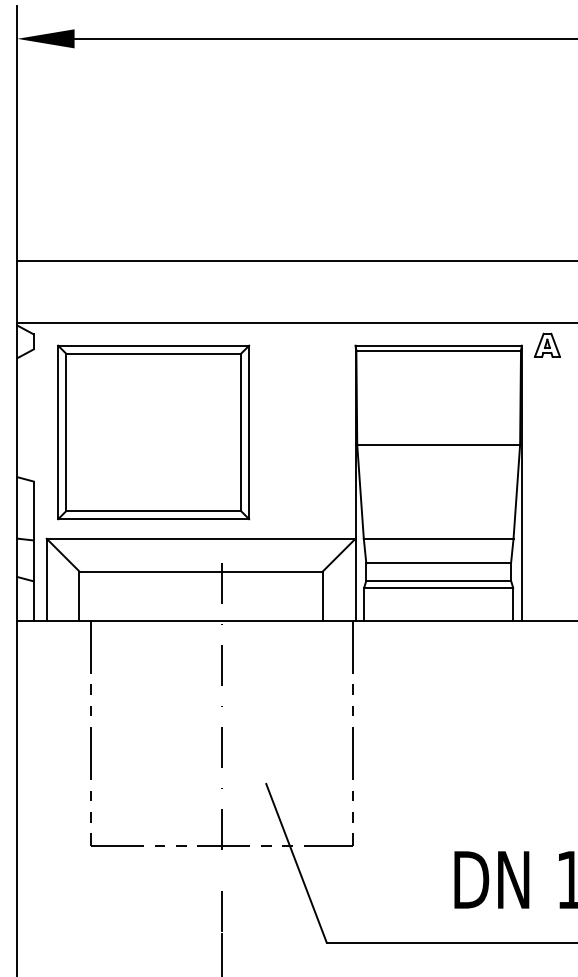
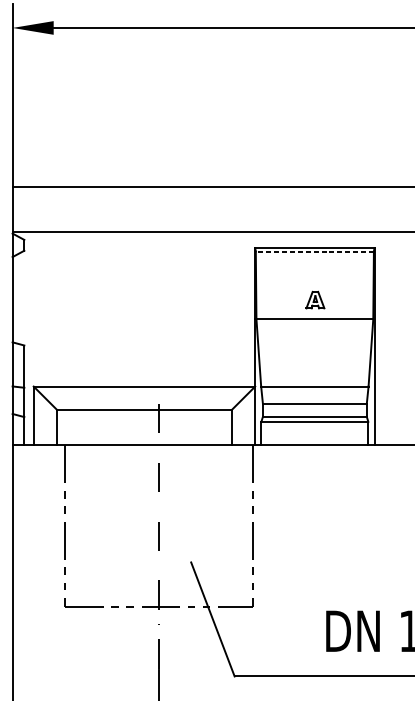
part: (547, 344) -> (315, 299), moved
line: (438, 350) -> (314, 251), solid -> dashed
part: (153, 432) -> (110, 310), removed

